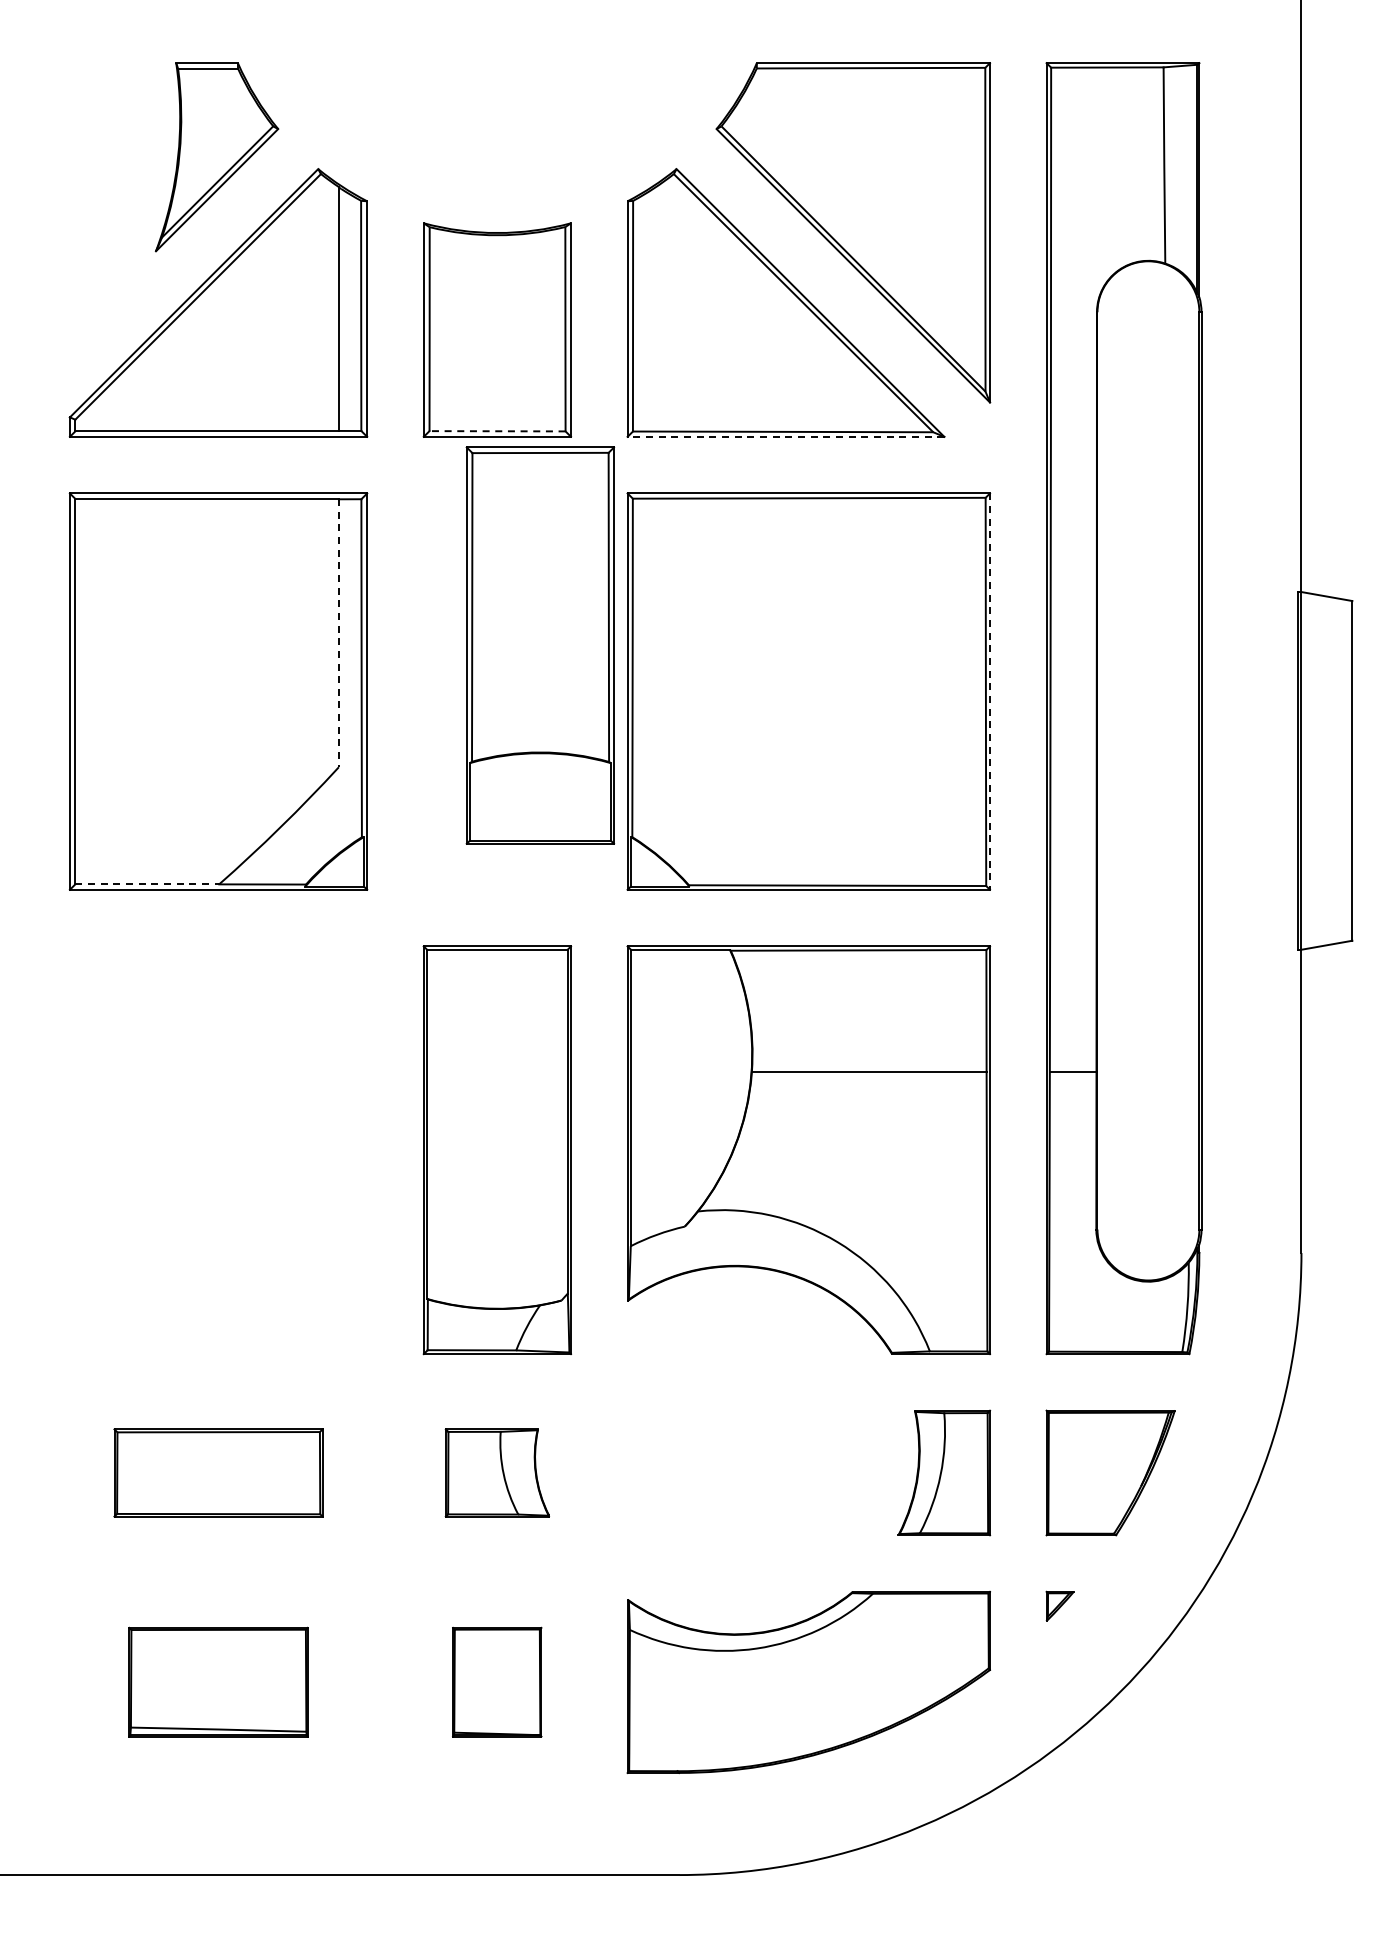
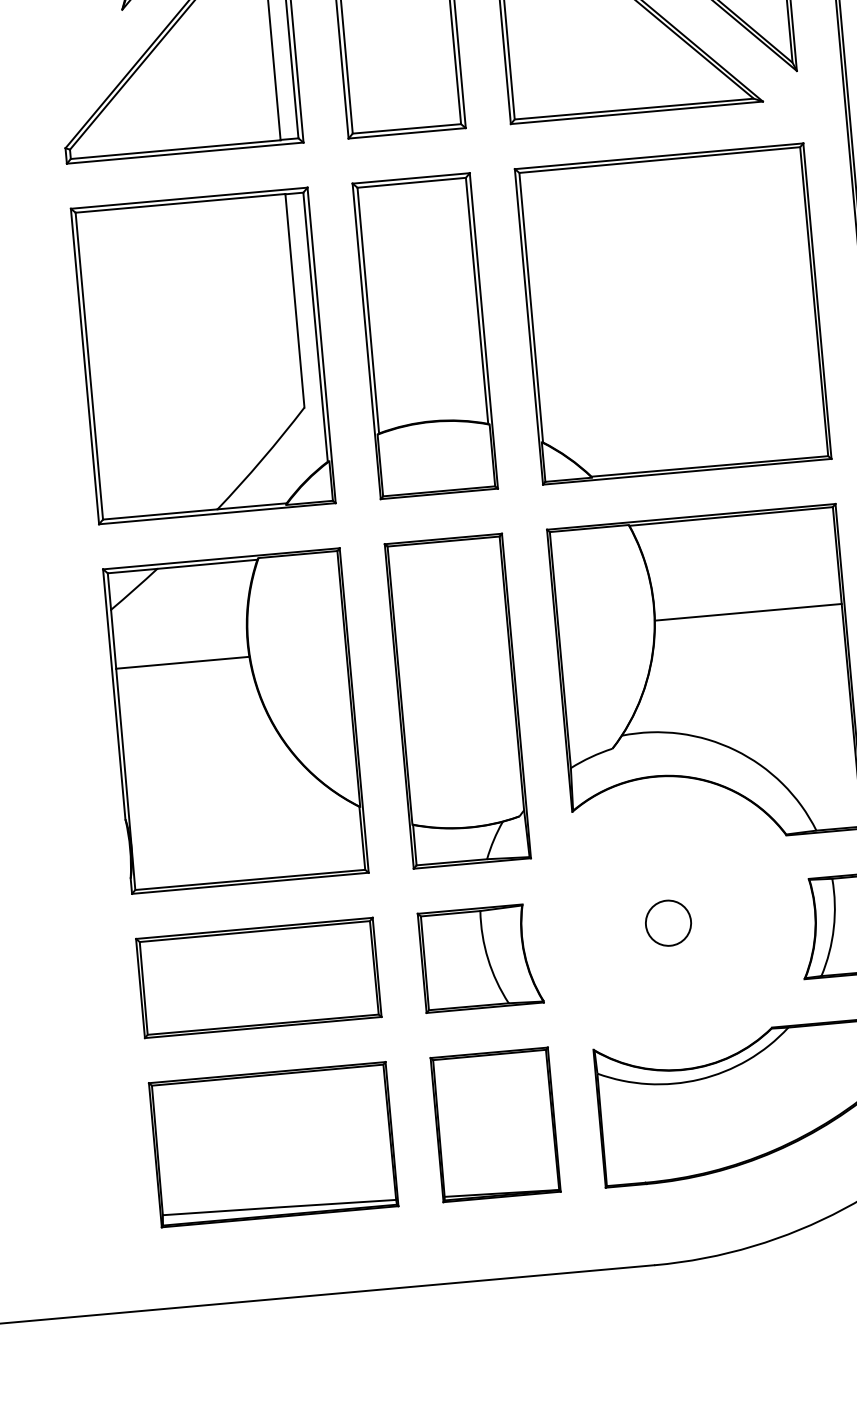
line: (497, 431) -> (406, 129), dashed -> solid
line: (785, 436) -> (636, 112), dashed -> solid
line: (338, 633) -> (294, 301), dashed -> solid
part: (540, 645) -> (425, 336), moved
line: (990, 692) -> (817, 301), dashed -> solid
line: (147, 884) -> (160, 514), dashed -> solid
part: (218, 1150) -> (235, 721), added
circle: (735, 1450) -> (668, 923), added
part: (218, 1472) -> (258, 977), size x1.43
part: (497, 1472) -> (480, 957), size x1.43
part: (218, 1681) -> (273, 1143), size x1.67
part: (496, 1681) -> (494, 1124), size x1.67

